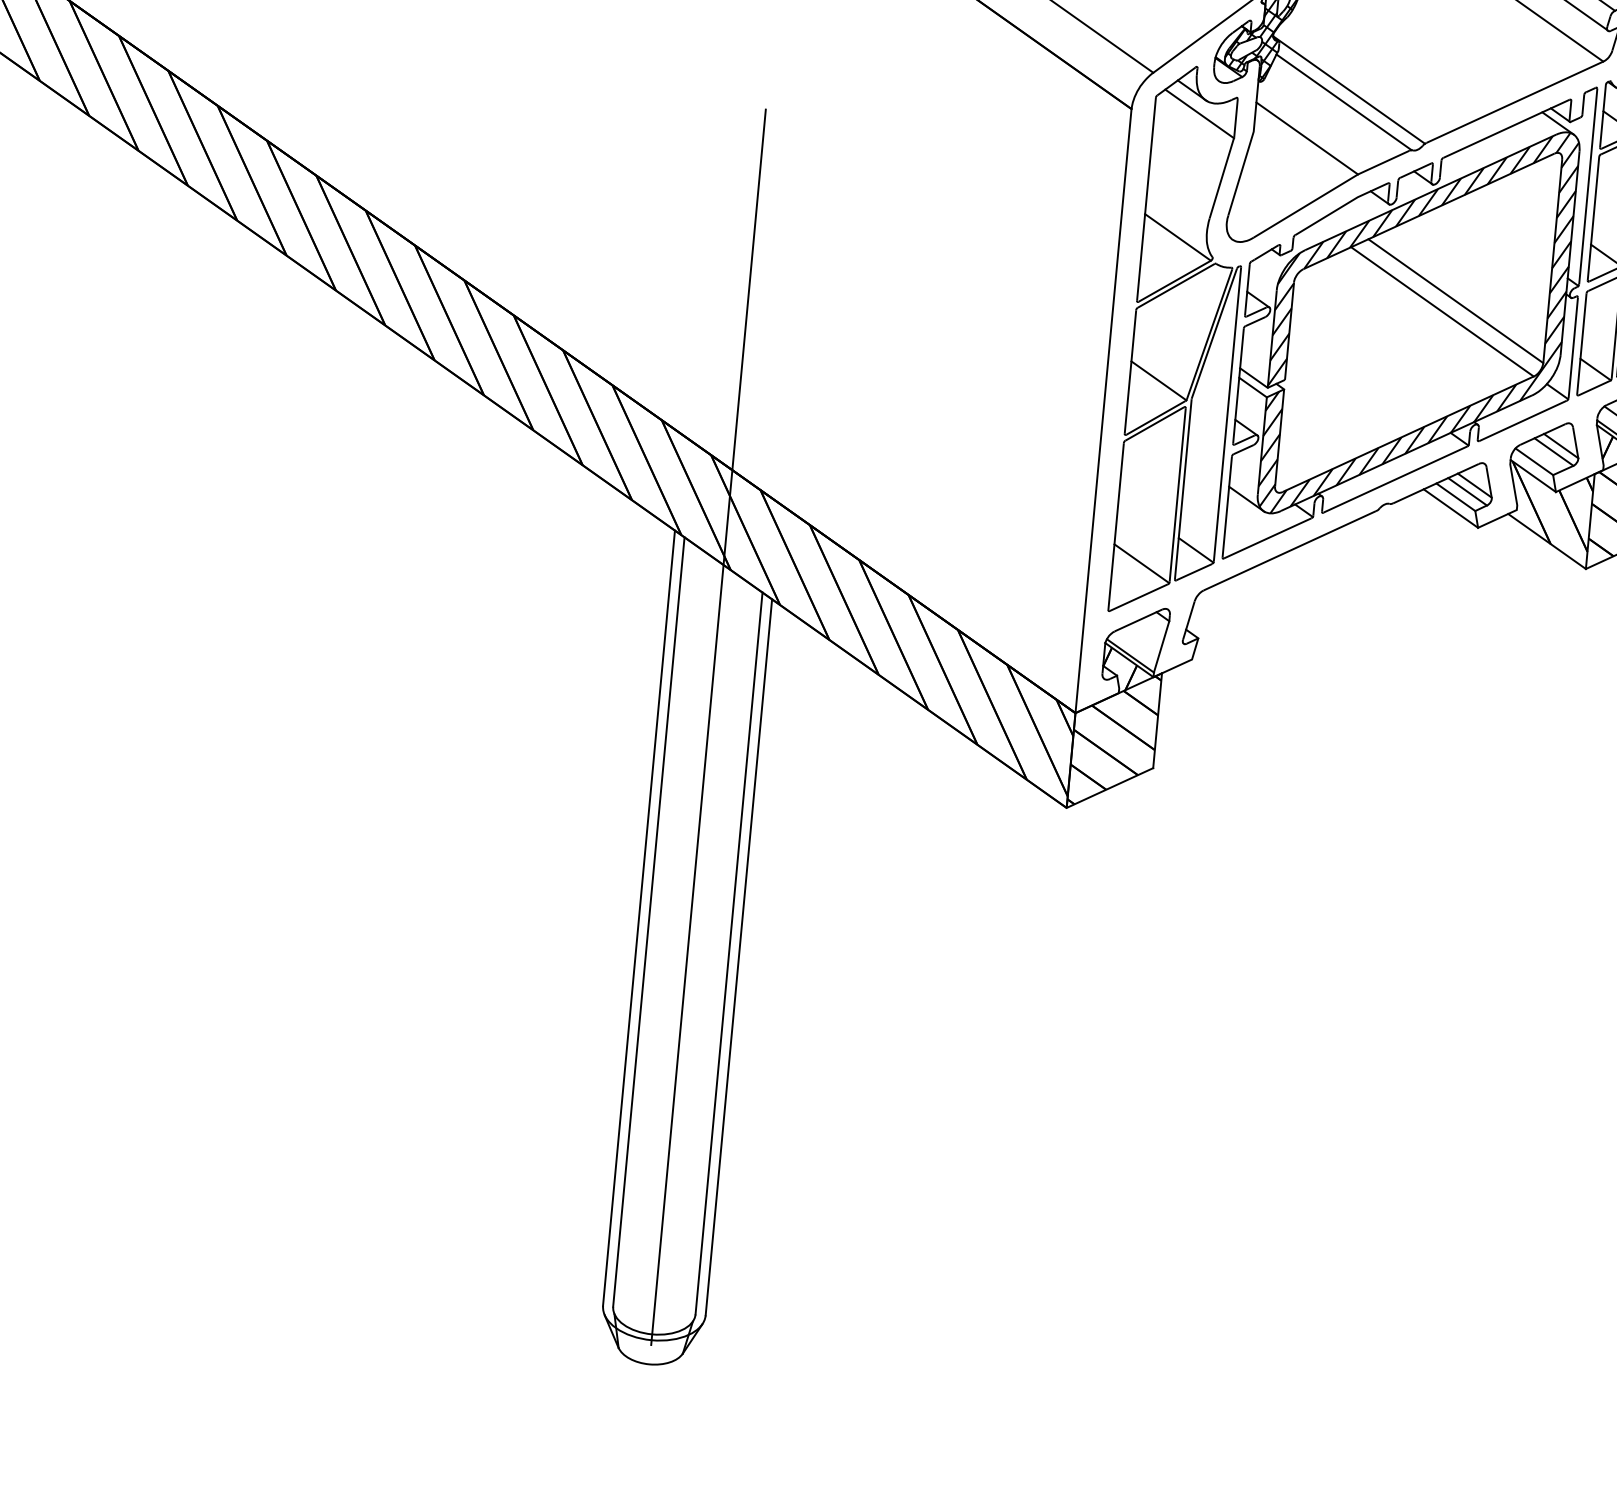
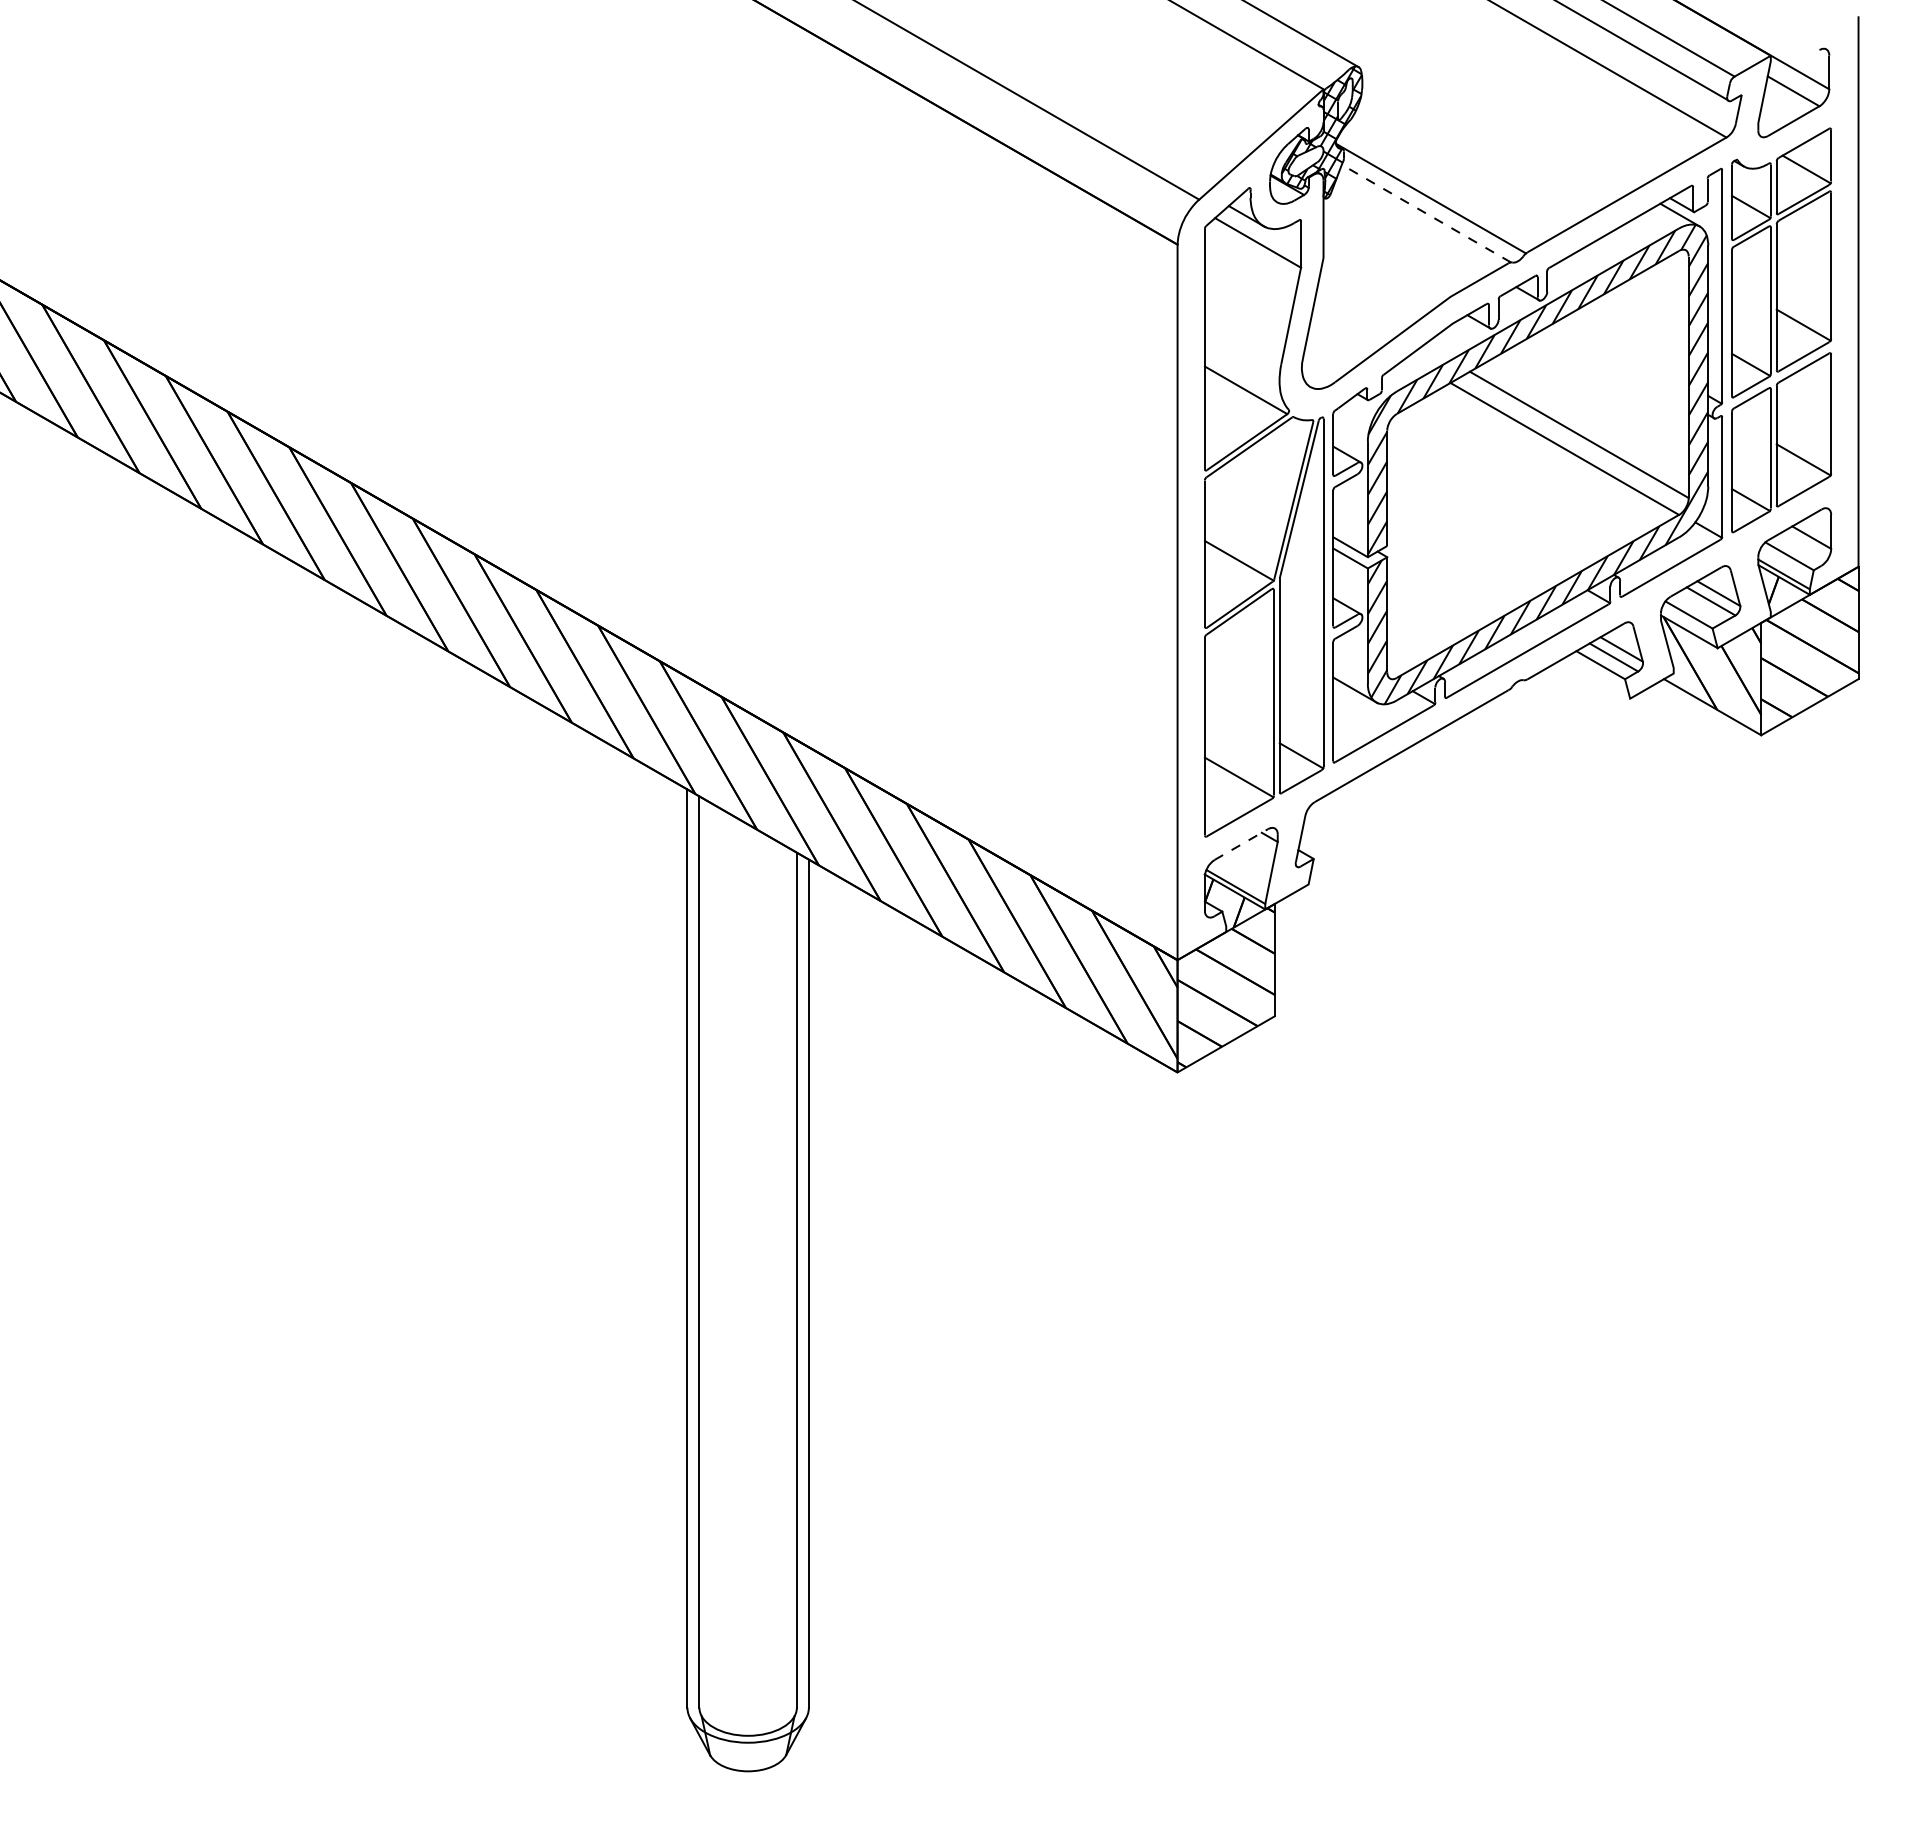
line: (1344, 102) -> (1426, 213), solid -> dashed
line: (1306, 137) -> (1386, 259), removed
line: (1451, 508) -> (1596, 678), removed
line: (1138, 620) -> (1241, 844), solid -> dashed
line: (708, 727) -> (748, 1016), removed

